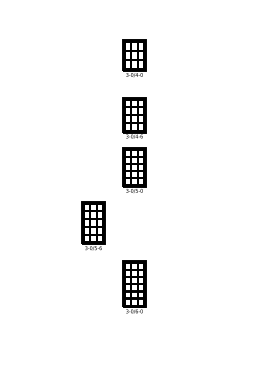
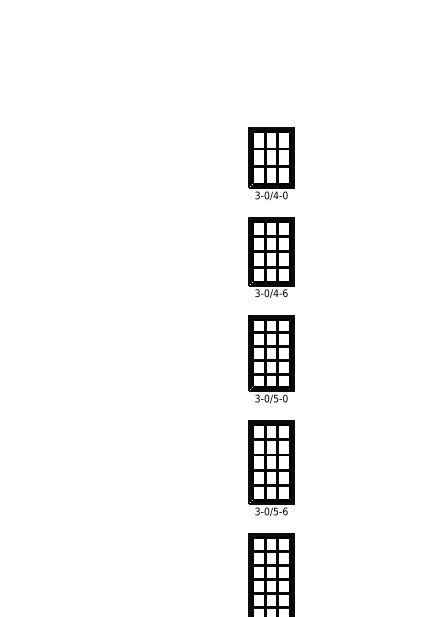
part: (134, 57) -> (271, 161), moved
part: (93, 225) -> (271, 467), moved

